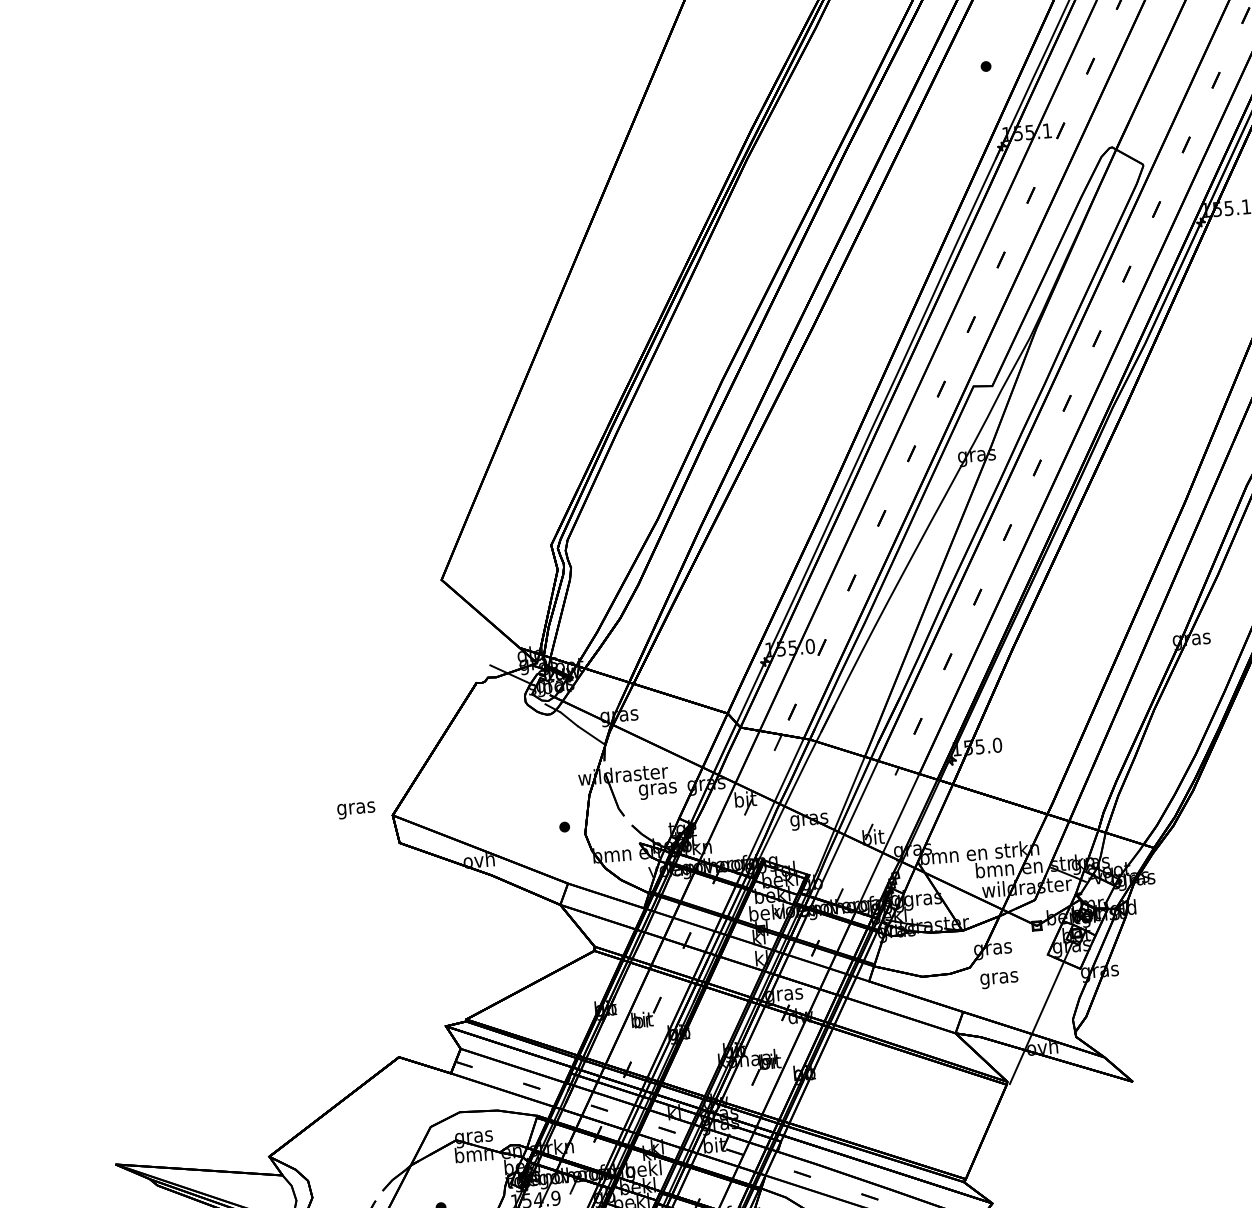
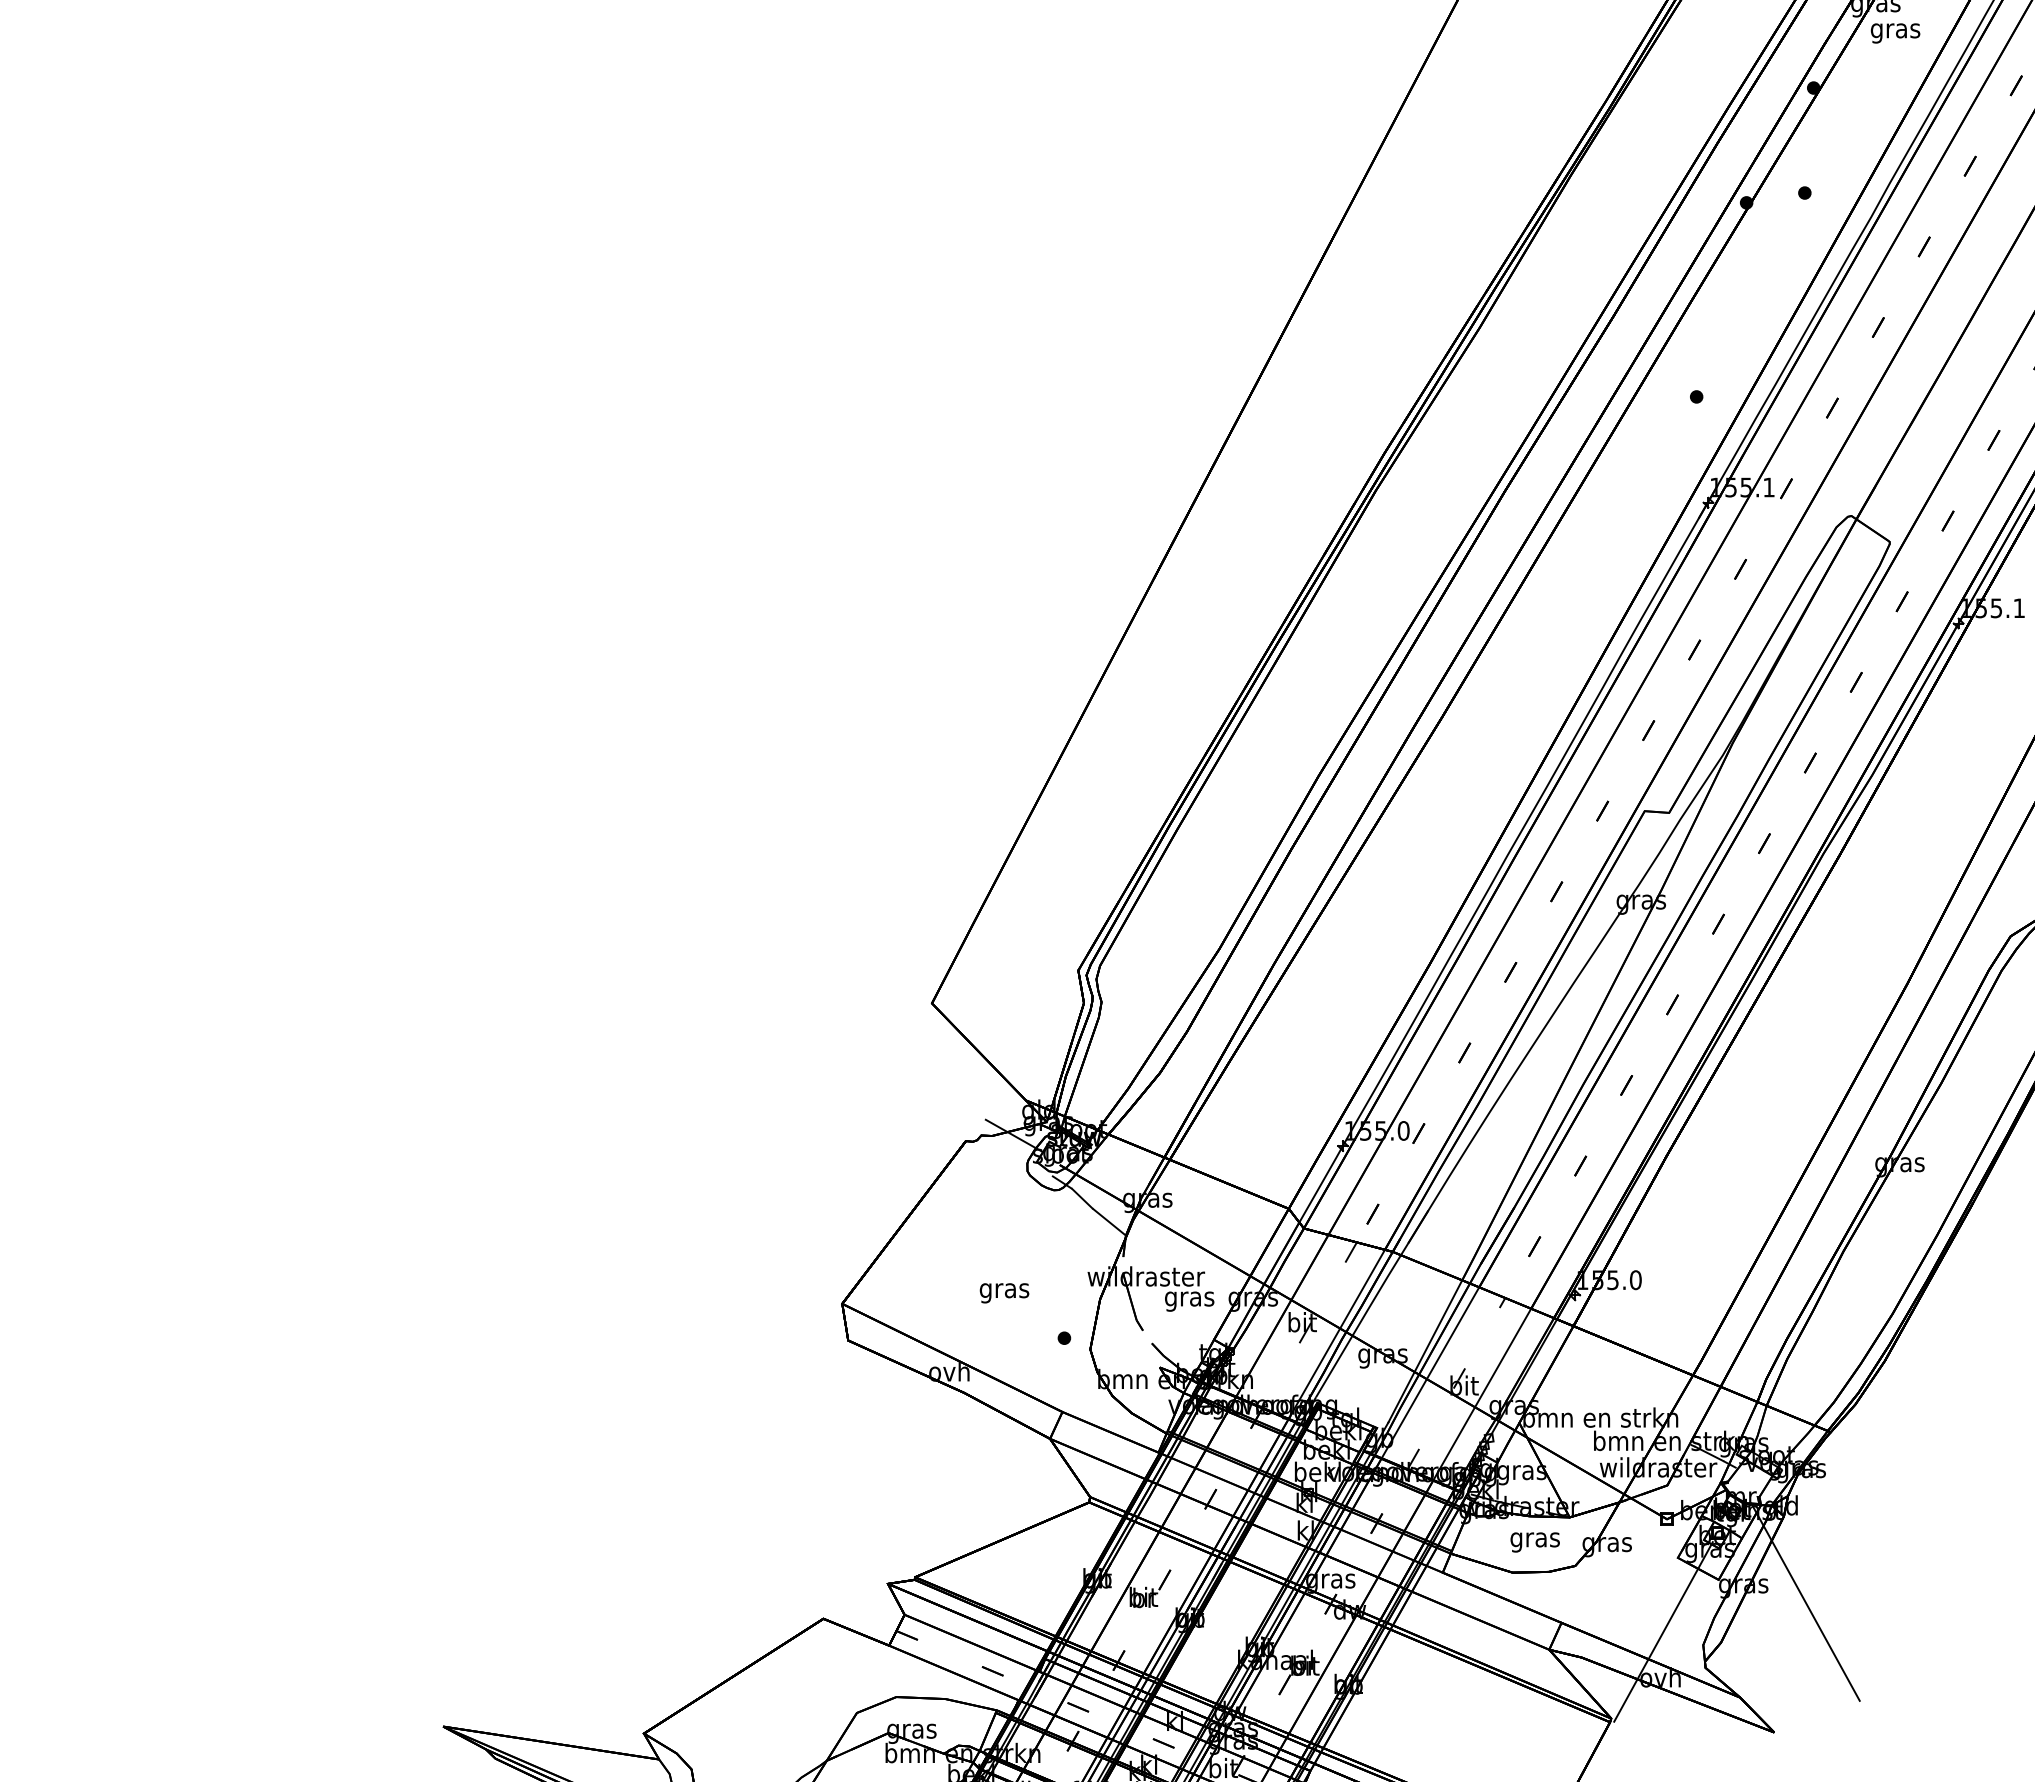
text: (356, 810) -> (1004, 1293), moved
line: (1148, 979) -> (1805, 1601), added
text: (998, 980) -> (1534, 1542), moved

